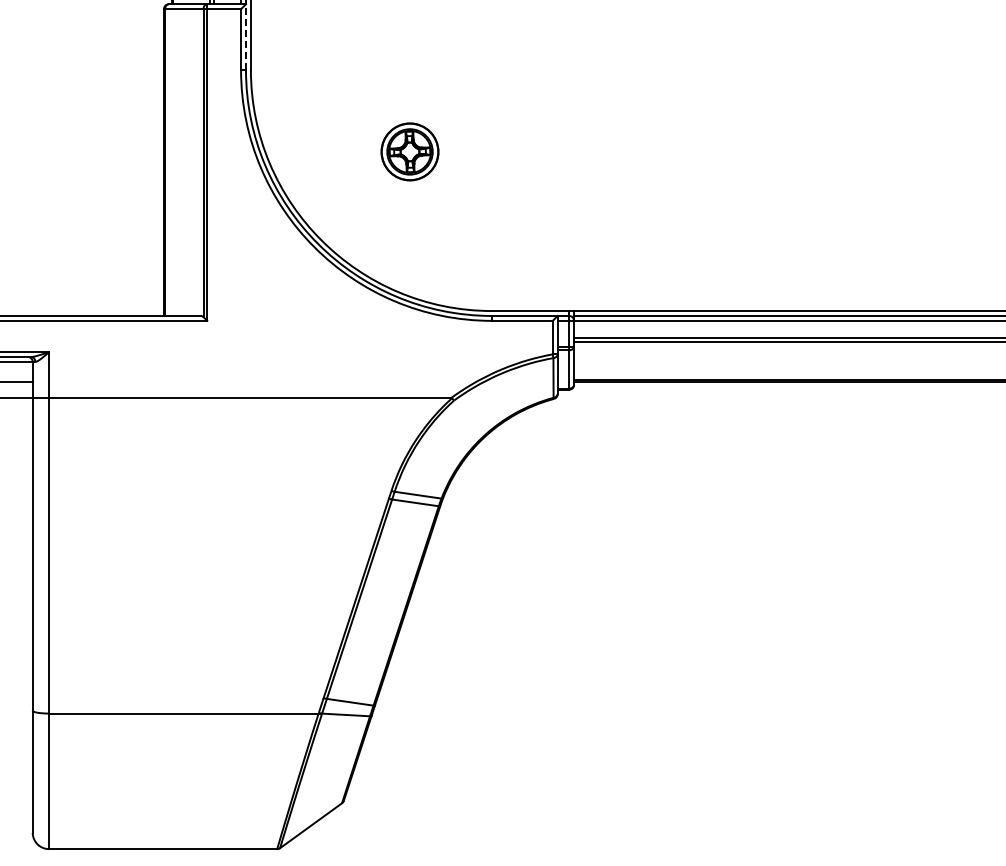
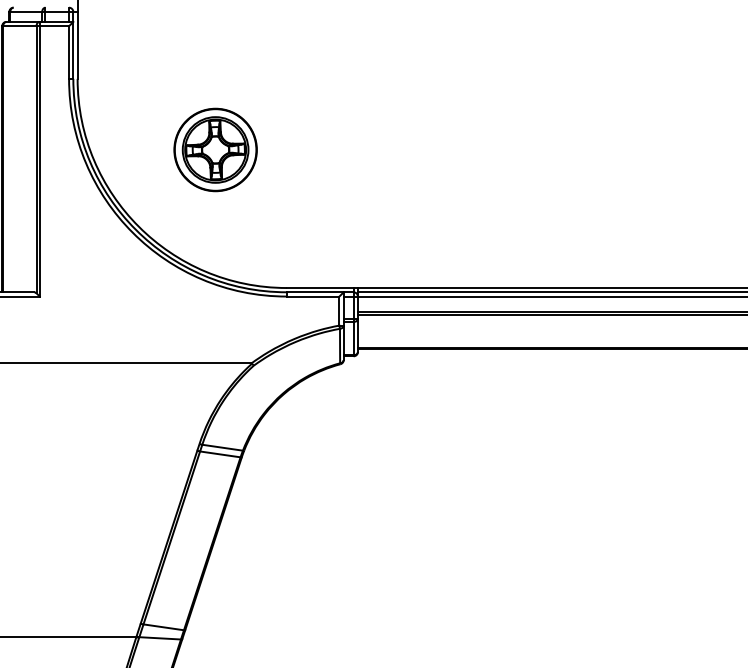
line: (245, 37) -> (72, 50), dashed -> solid
part: (409, 151) -> (215, 149), size x1.67

